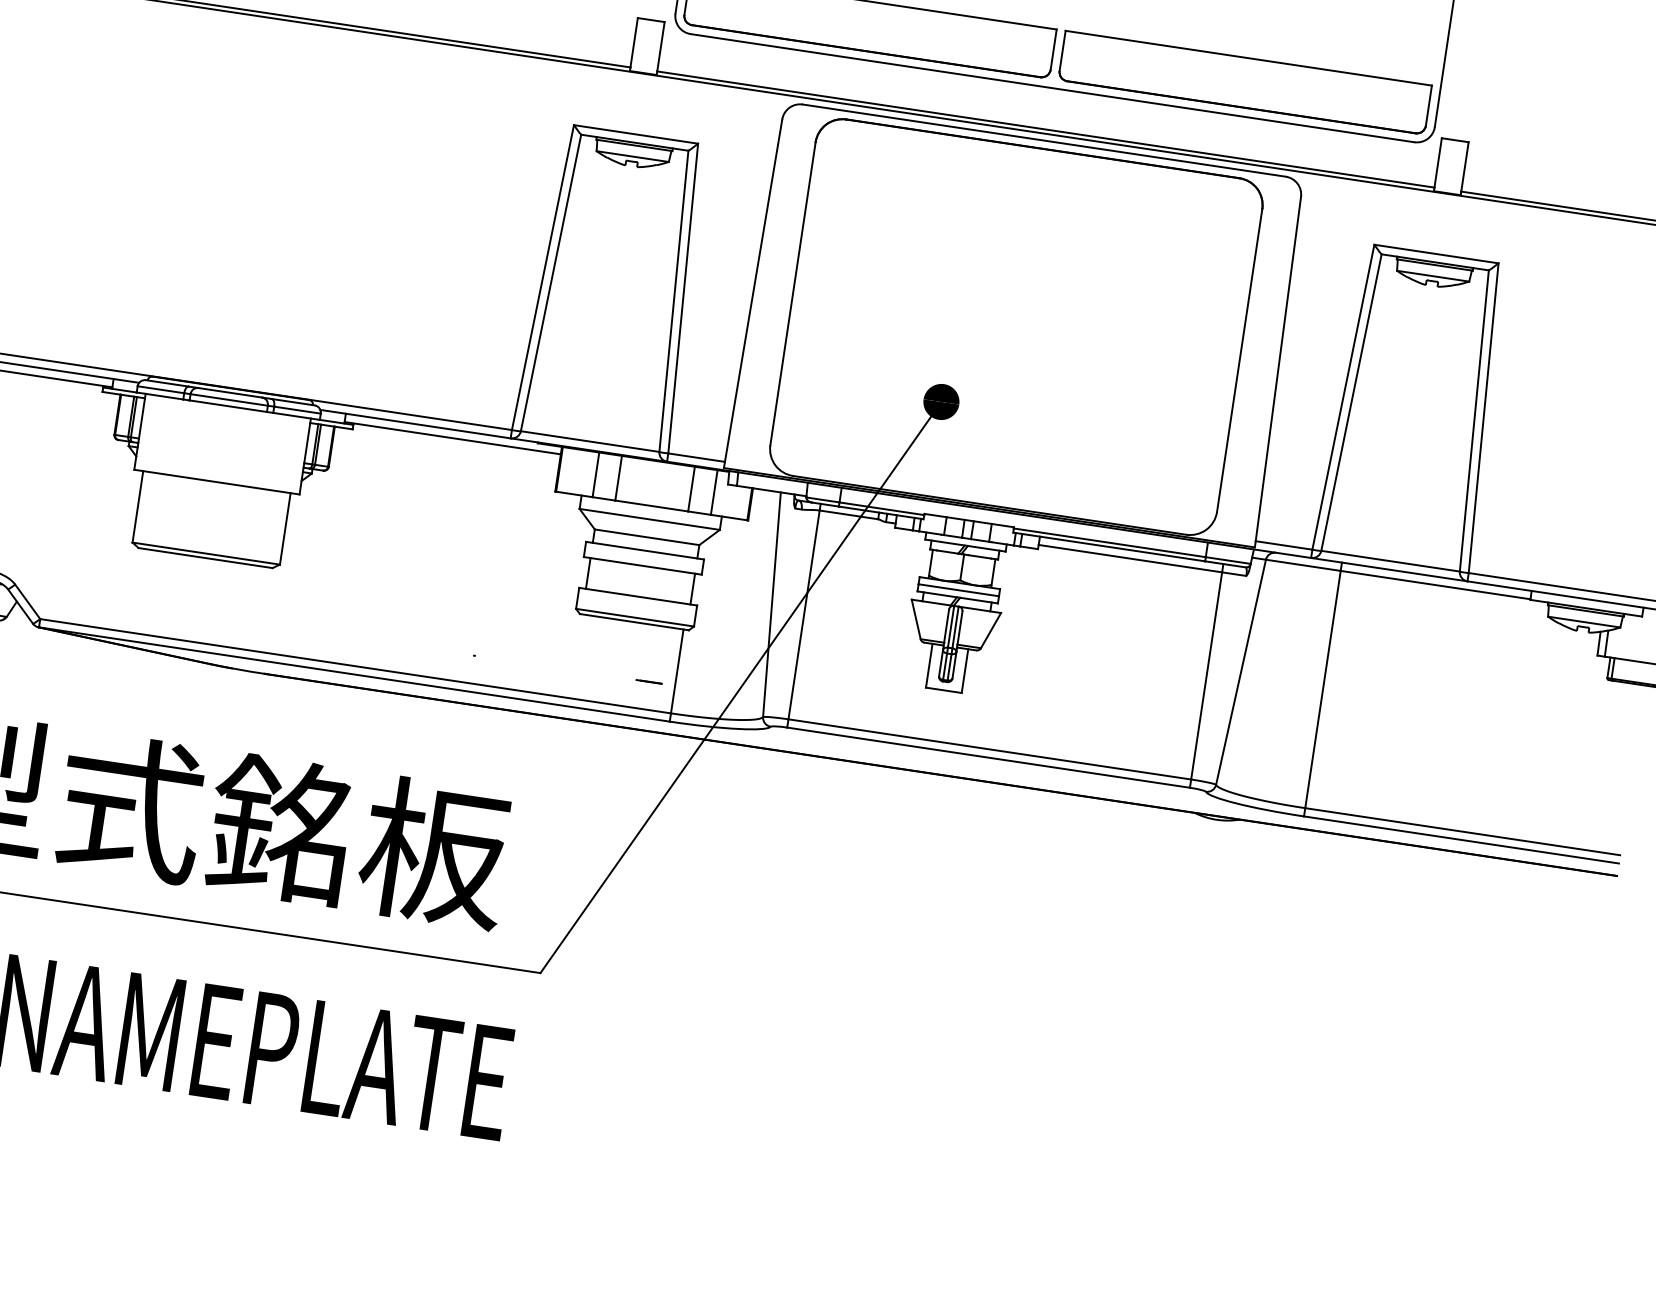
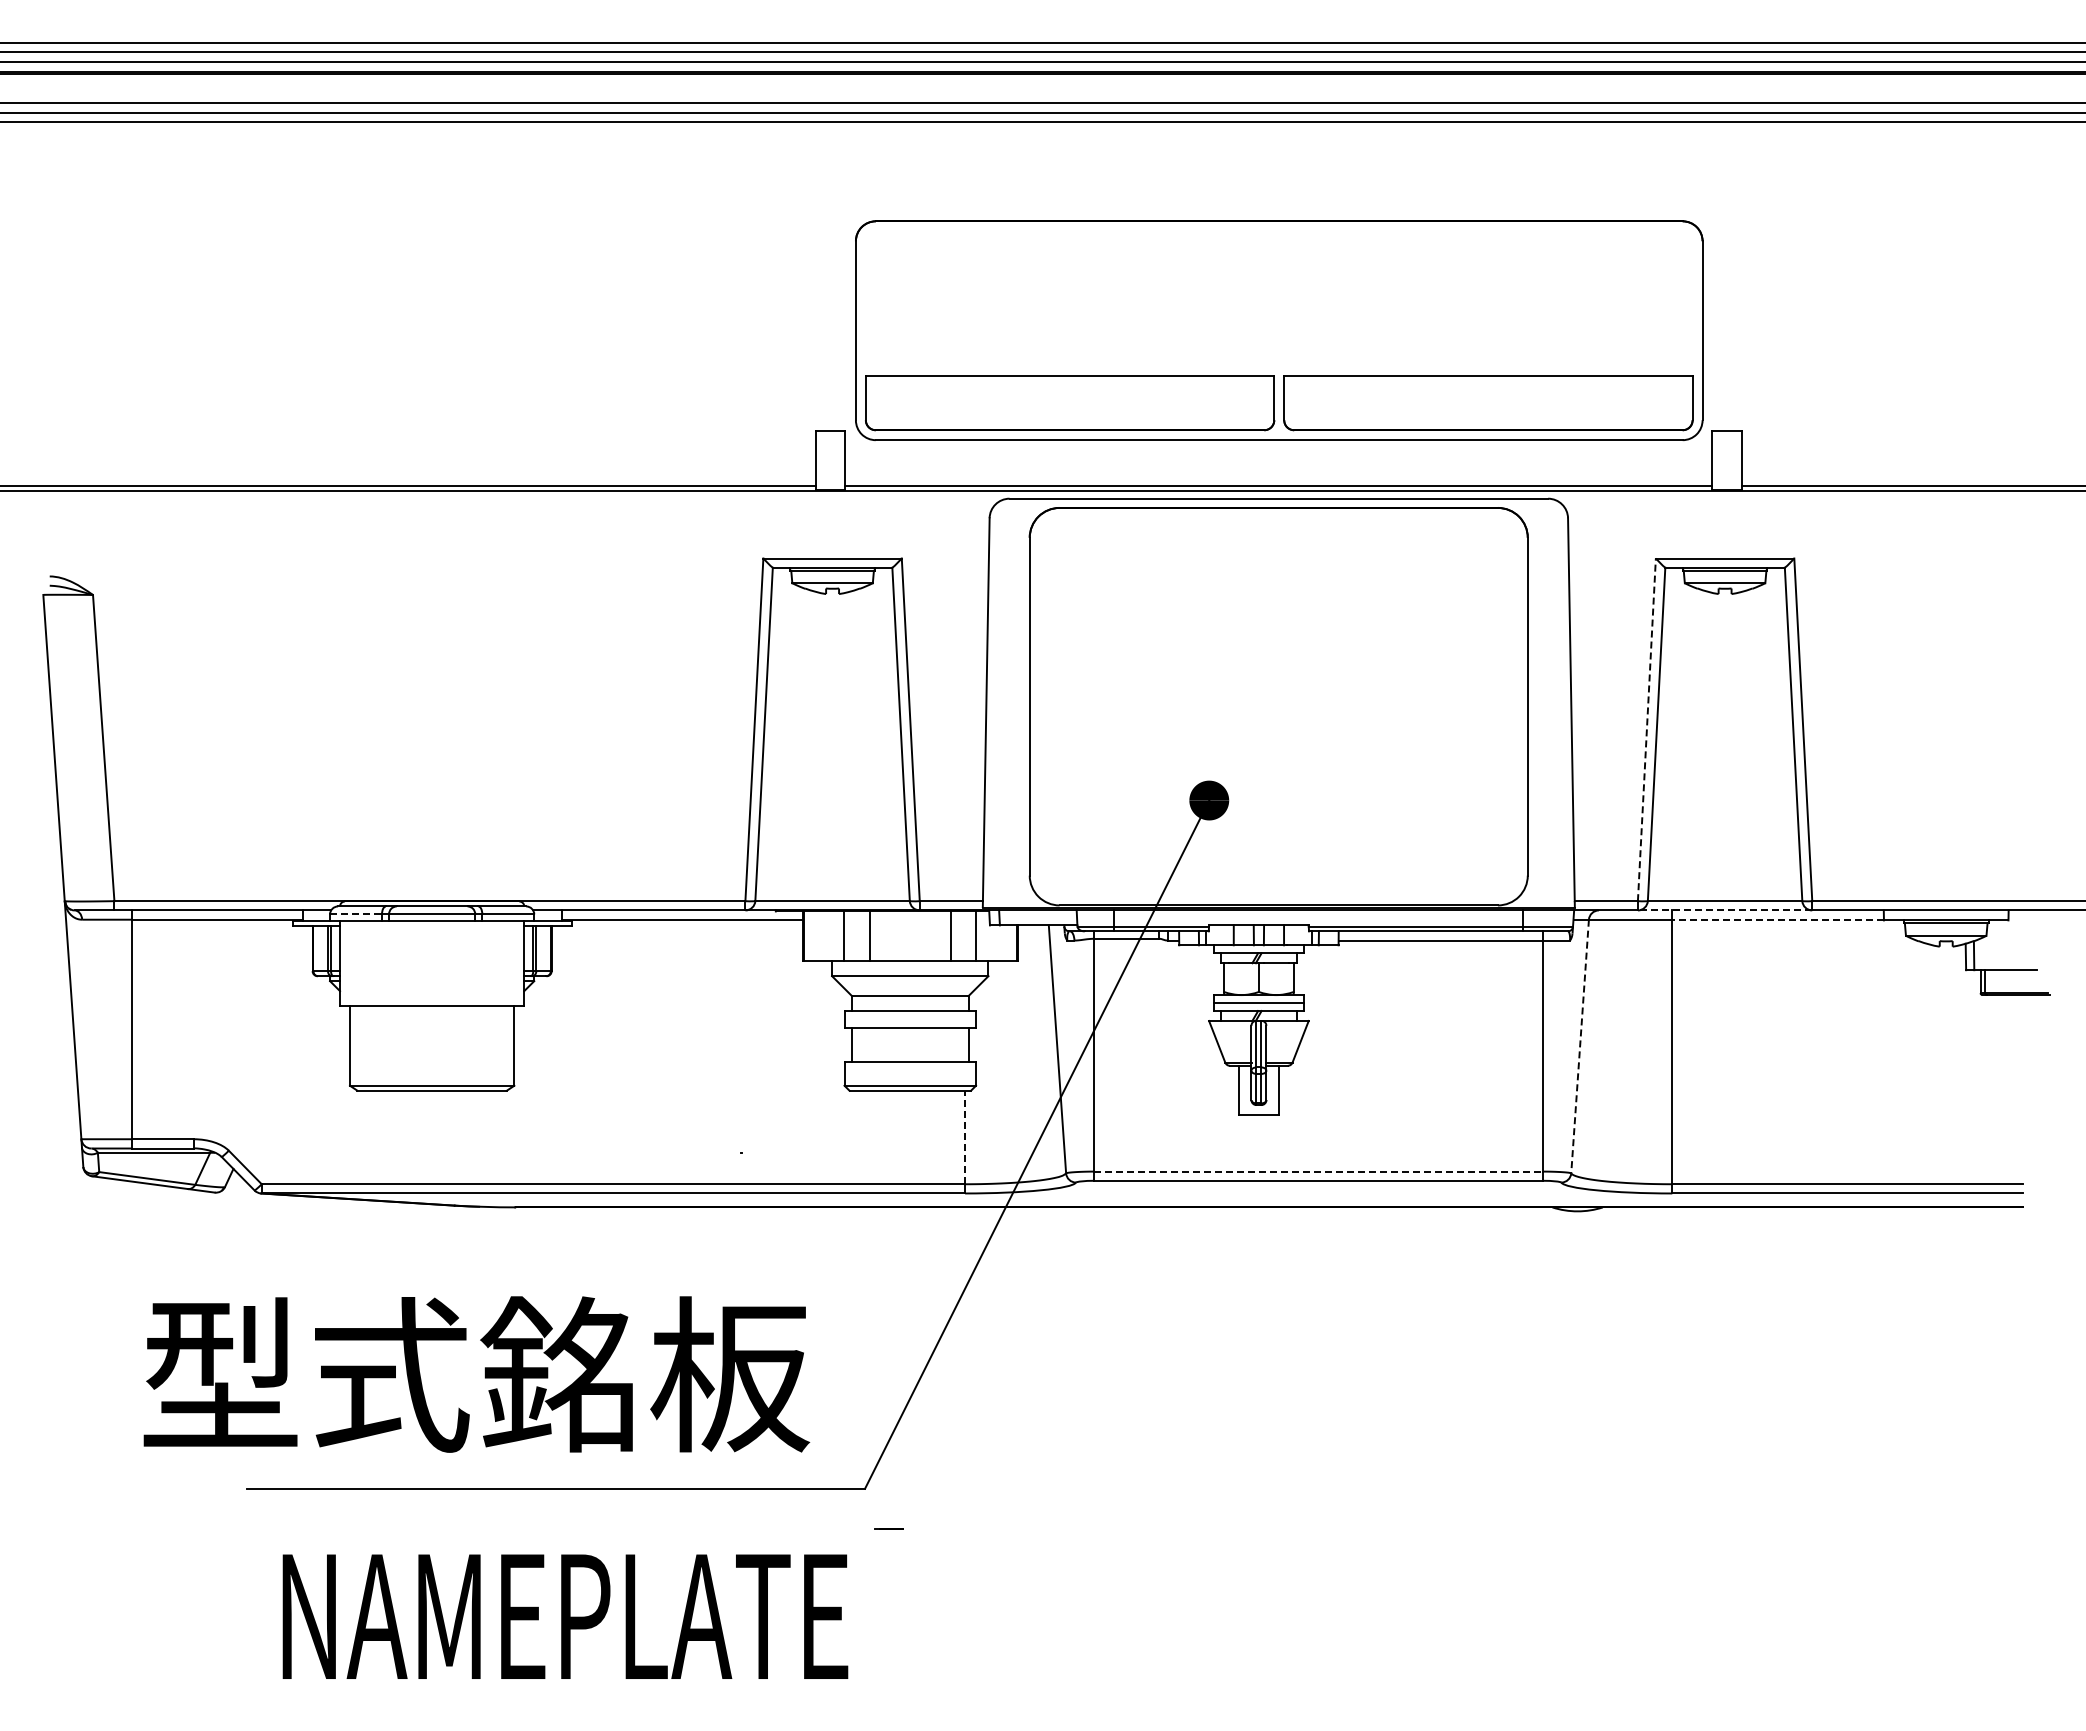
line: (161, 389) -> (356, 914), solid -> dashed
line: (1343, 396) -> (1646, 729), solid -> dashed
line: (1388, 569) -> (1724, 910), solid -> dashed
line: (1436, 584) -> (1778, 919), solid -> dashed
line: (677, 671) -> (965, 1137), solid -> dashed
line: (1241, 673) -> (1580, 1047), solid -> dashed
line: (648, 680) -> (888, 1528), moved
line: (989, 749) -> (1318, 1171), solid -> dashed

